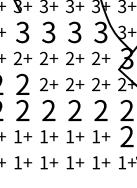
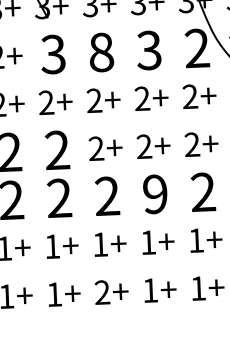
text: (48, 32) -> (100, 52), 3 -> 8
text: (100, 32) -> (196, 48), 3 -> 2
text: (74, 110) -> (154, 194), 2 -> 9
text: (44, 162) -> (103, 292), 1+ -> 2+

